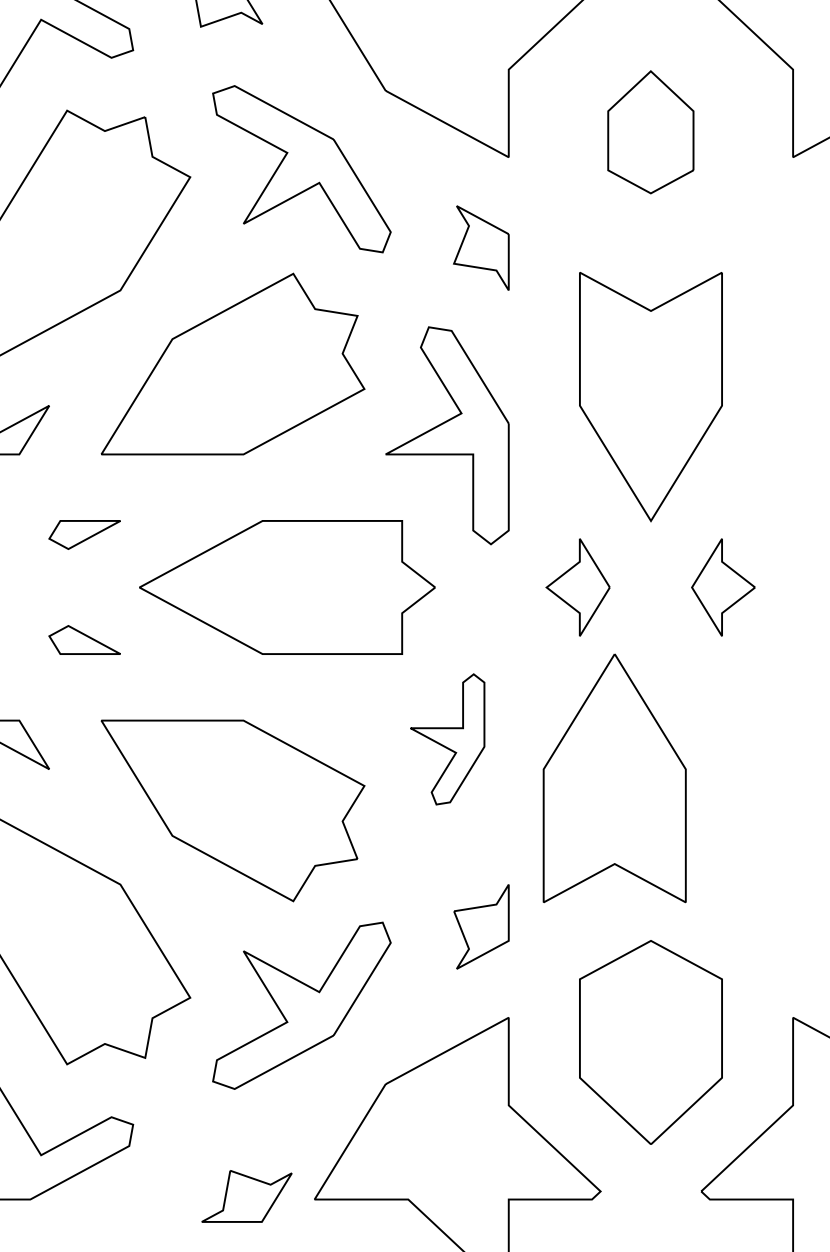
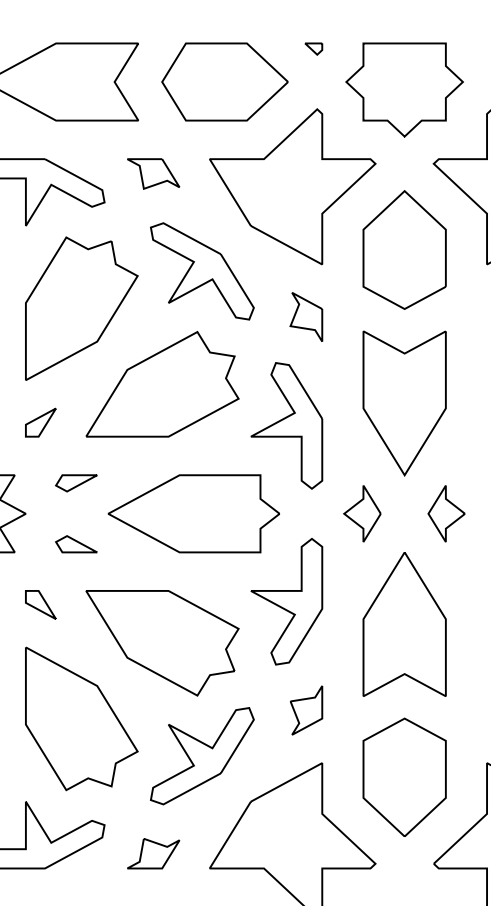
part: (650, 131) -> (404, 249), size x1.67
part: (447, 738) -> (286, 601), size x1.67
part: (614, 778) -> (404, 624), moved
part: (246, 1196) -> (153, 853), moved

